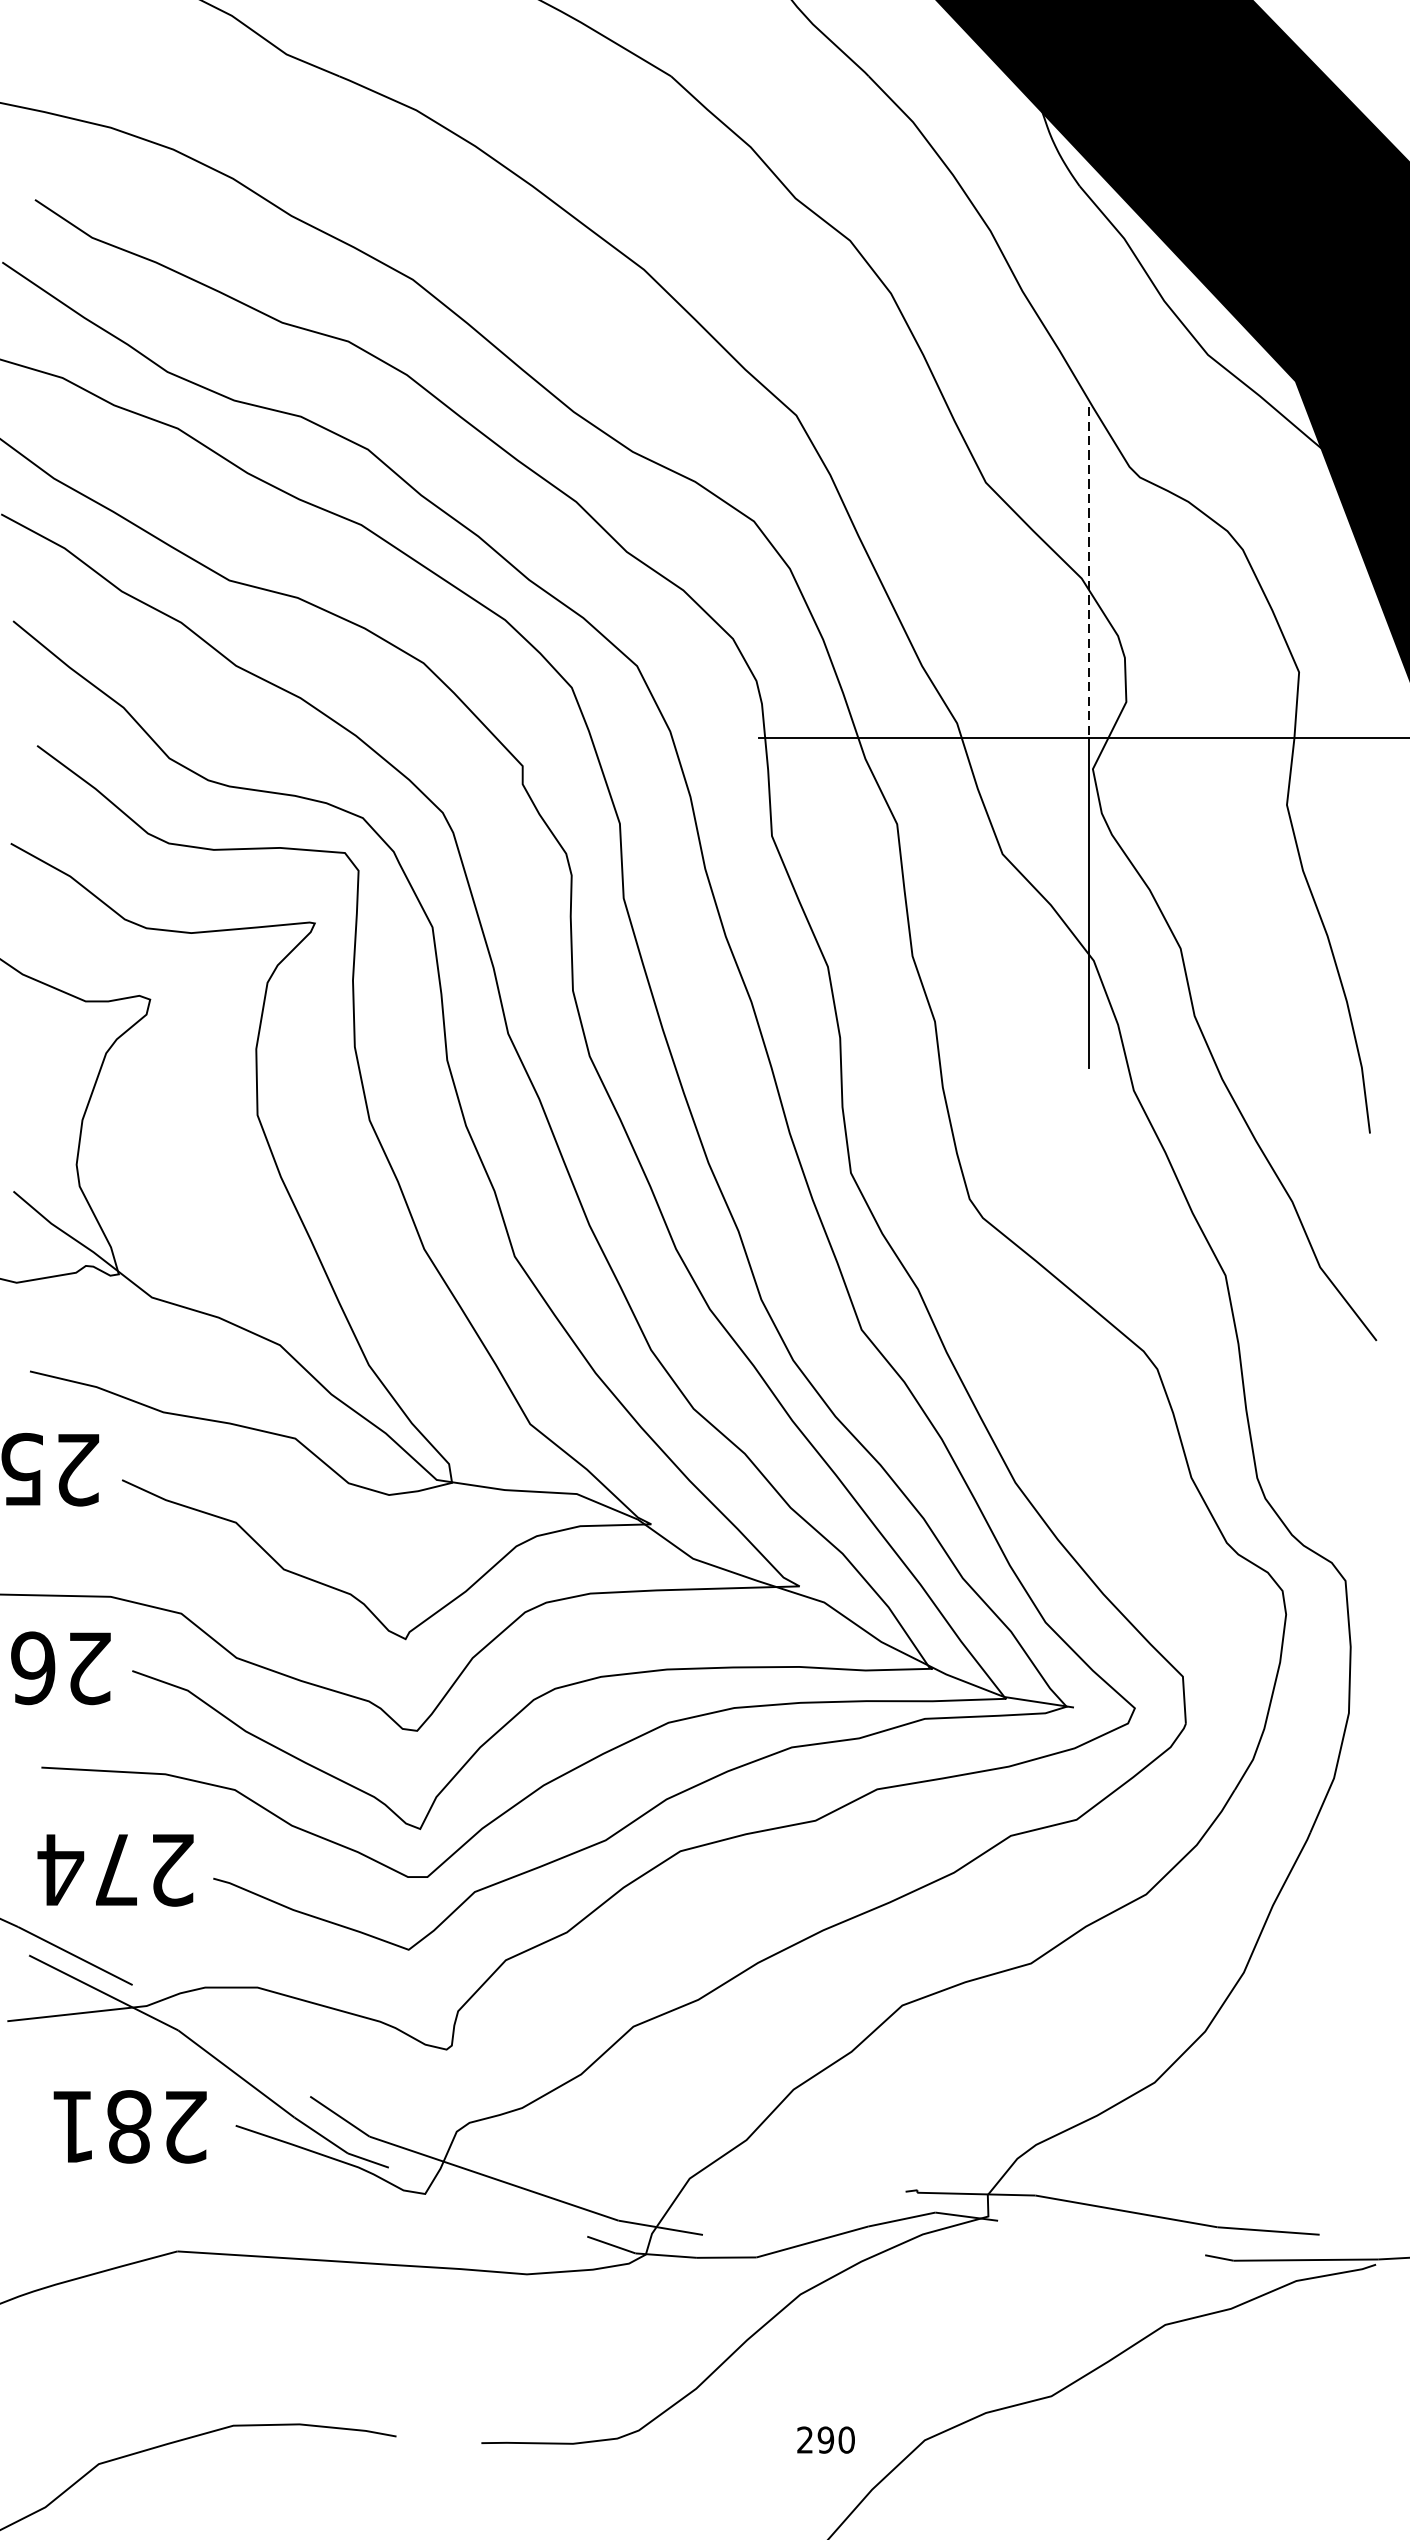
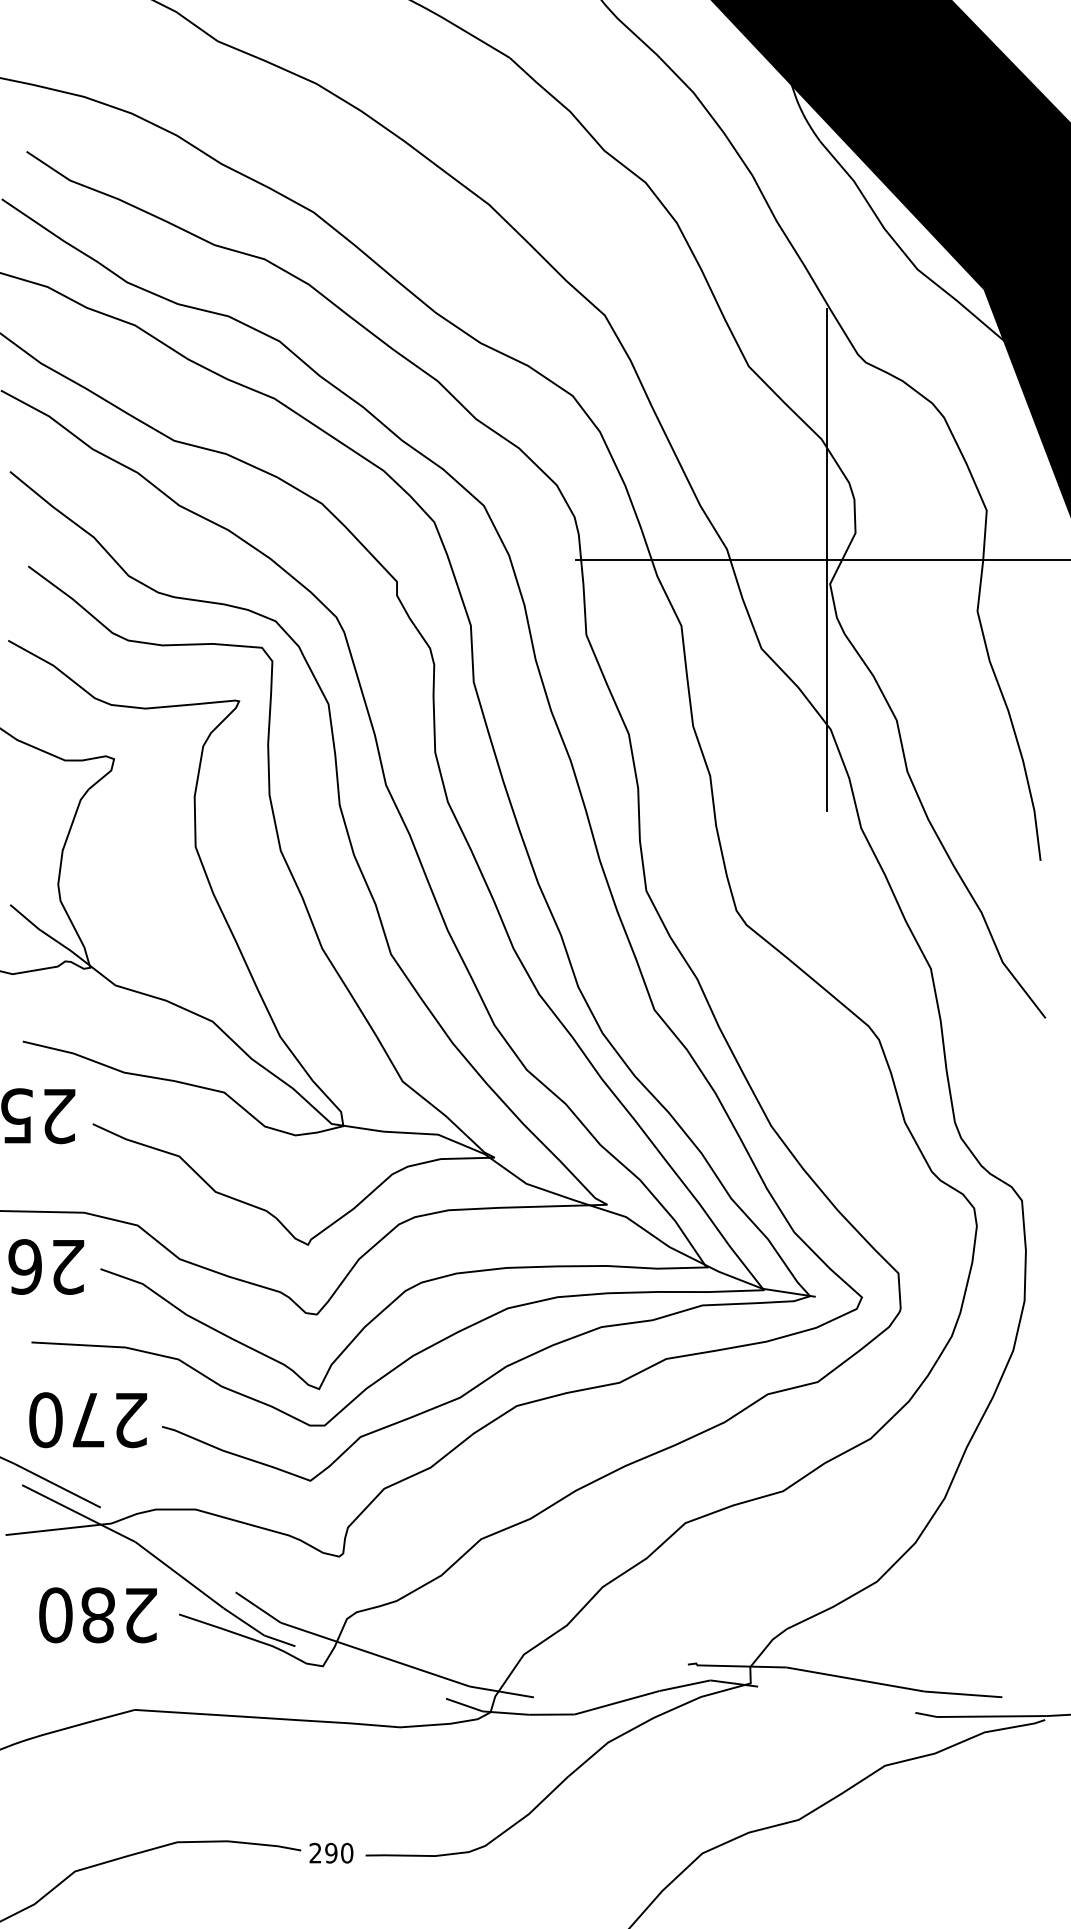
line: (1089, 572) -> (827, 434), dashed -> solid
text: (59, 1870) -> (45, 1420), 274 -> 270
text: (73, 2127) -> (55, 1615), 281 -> 280
text: (826, 2439) -> (331, 1852), moved

